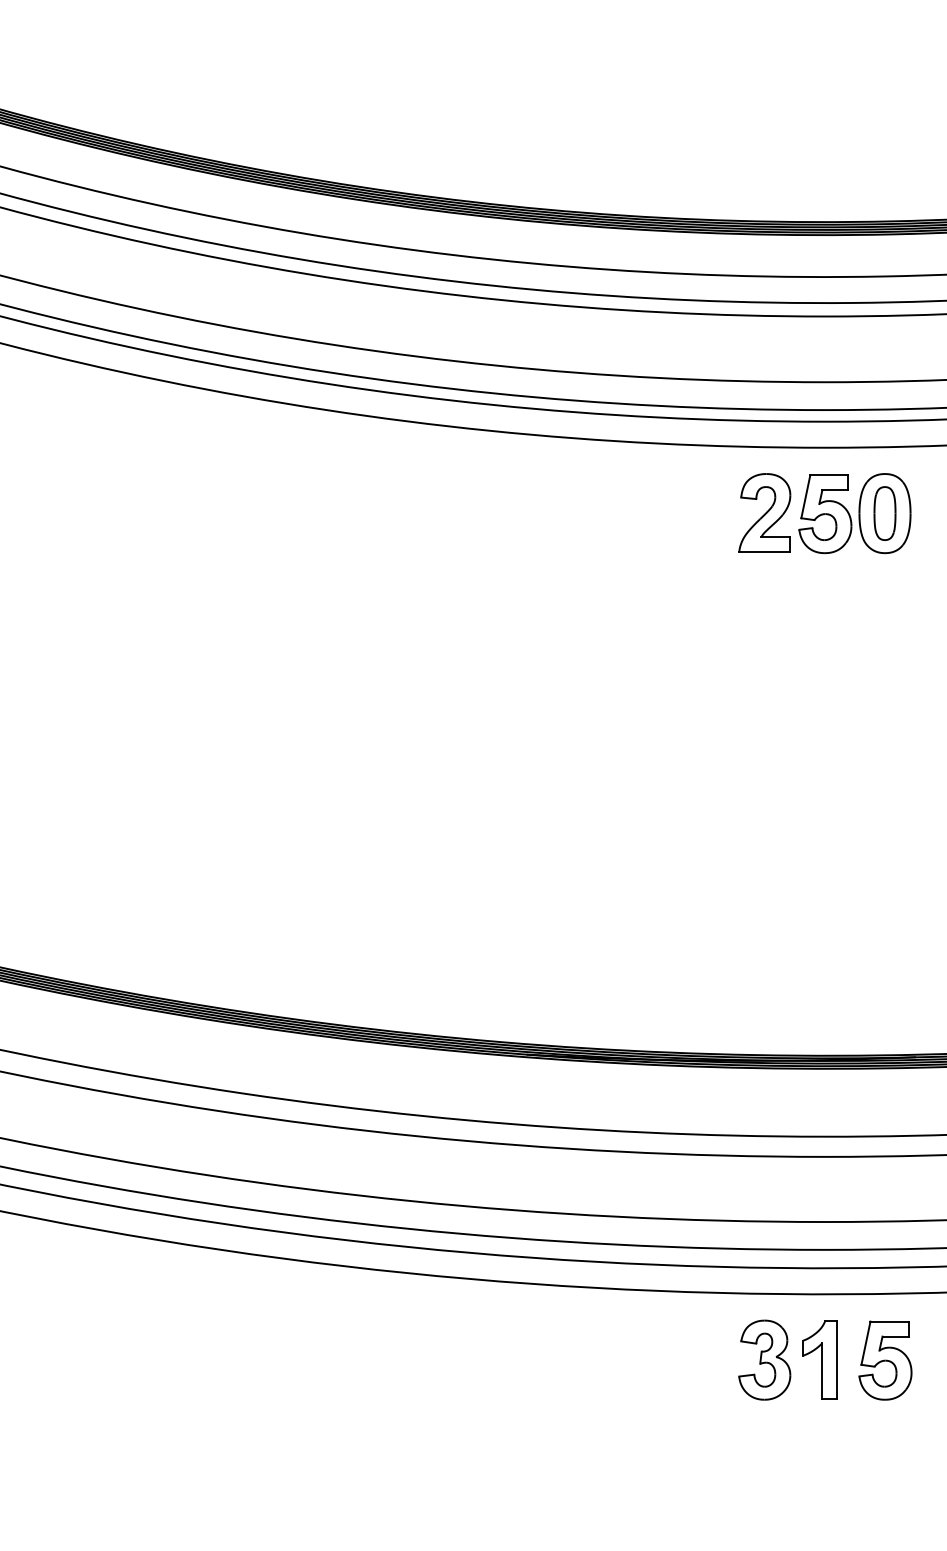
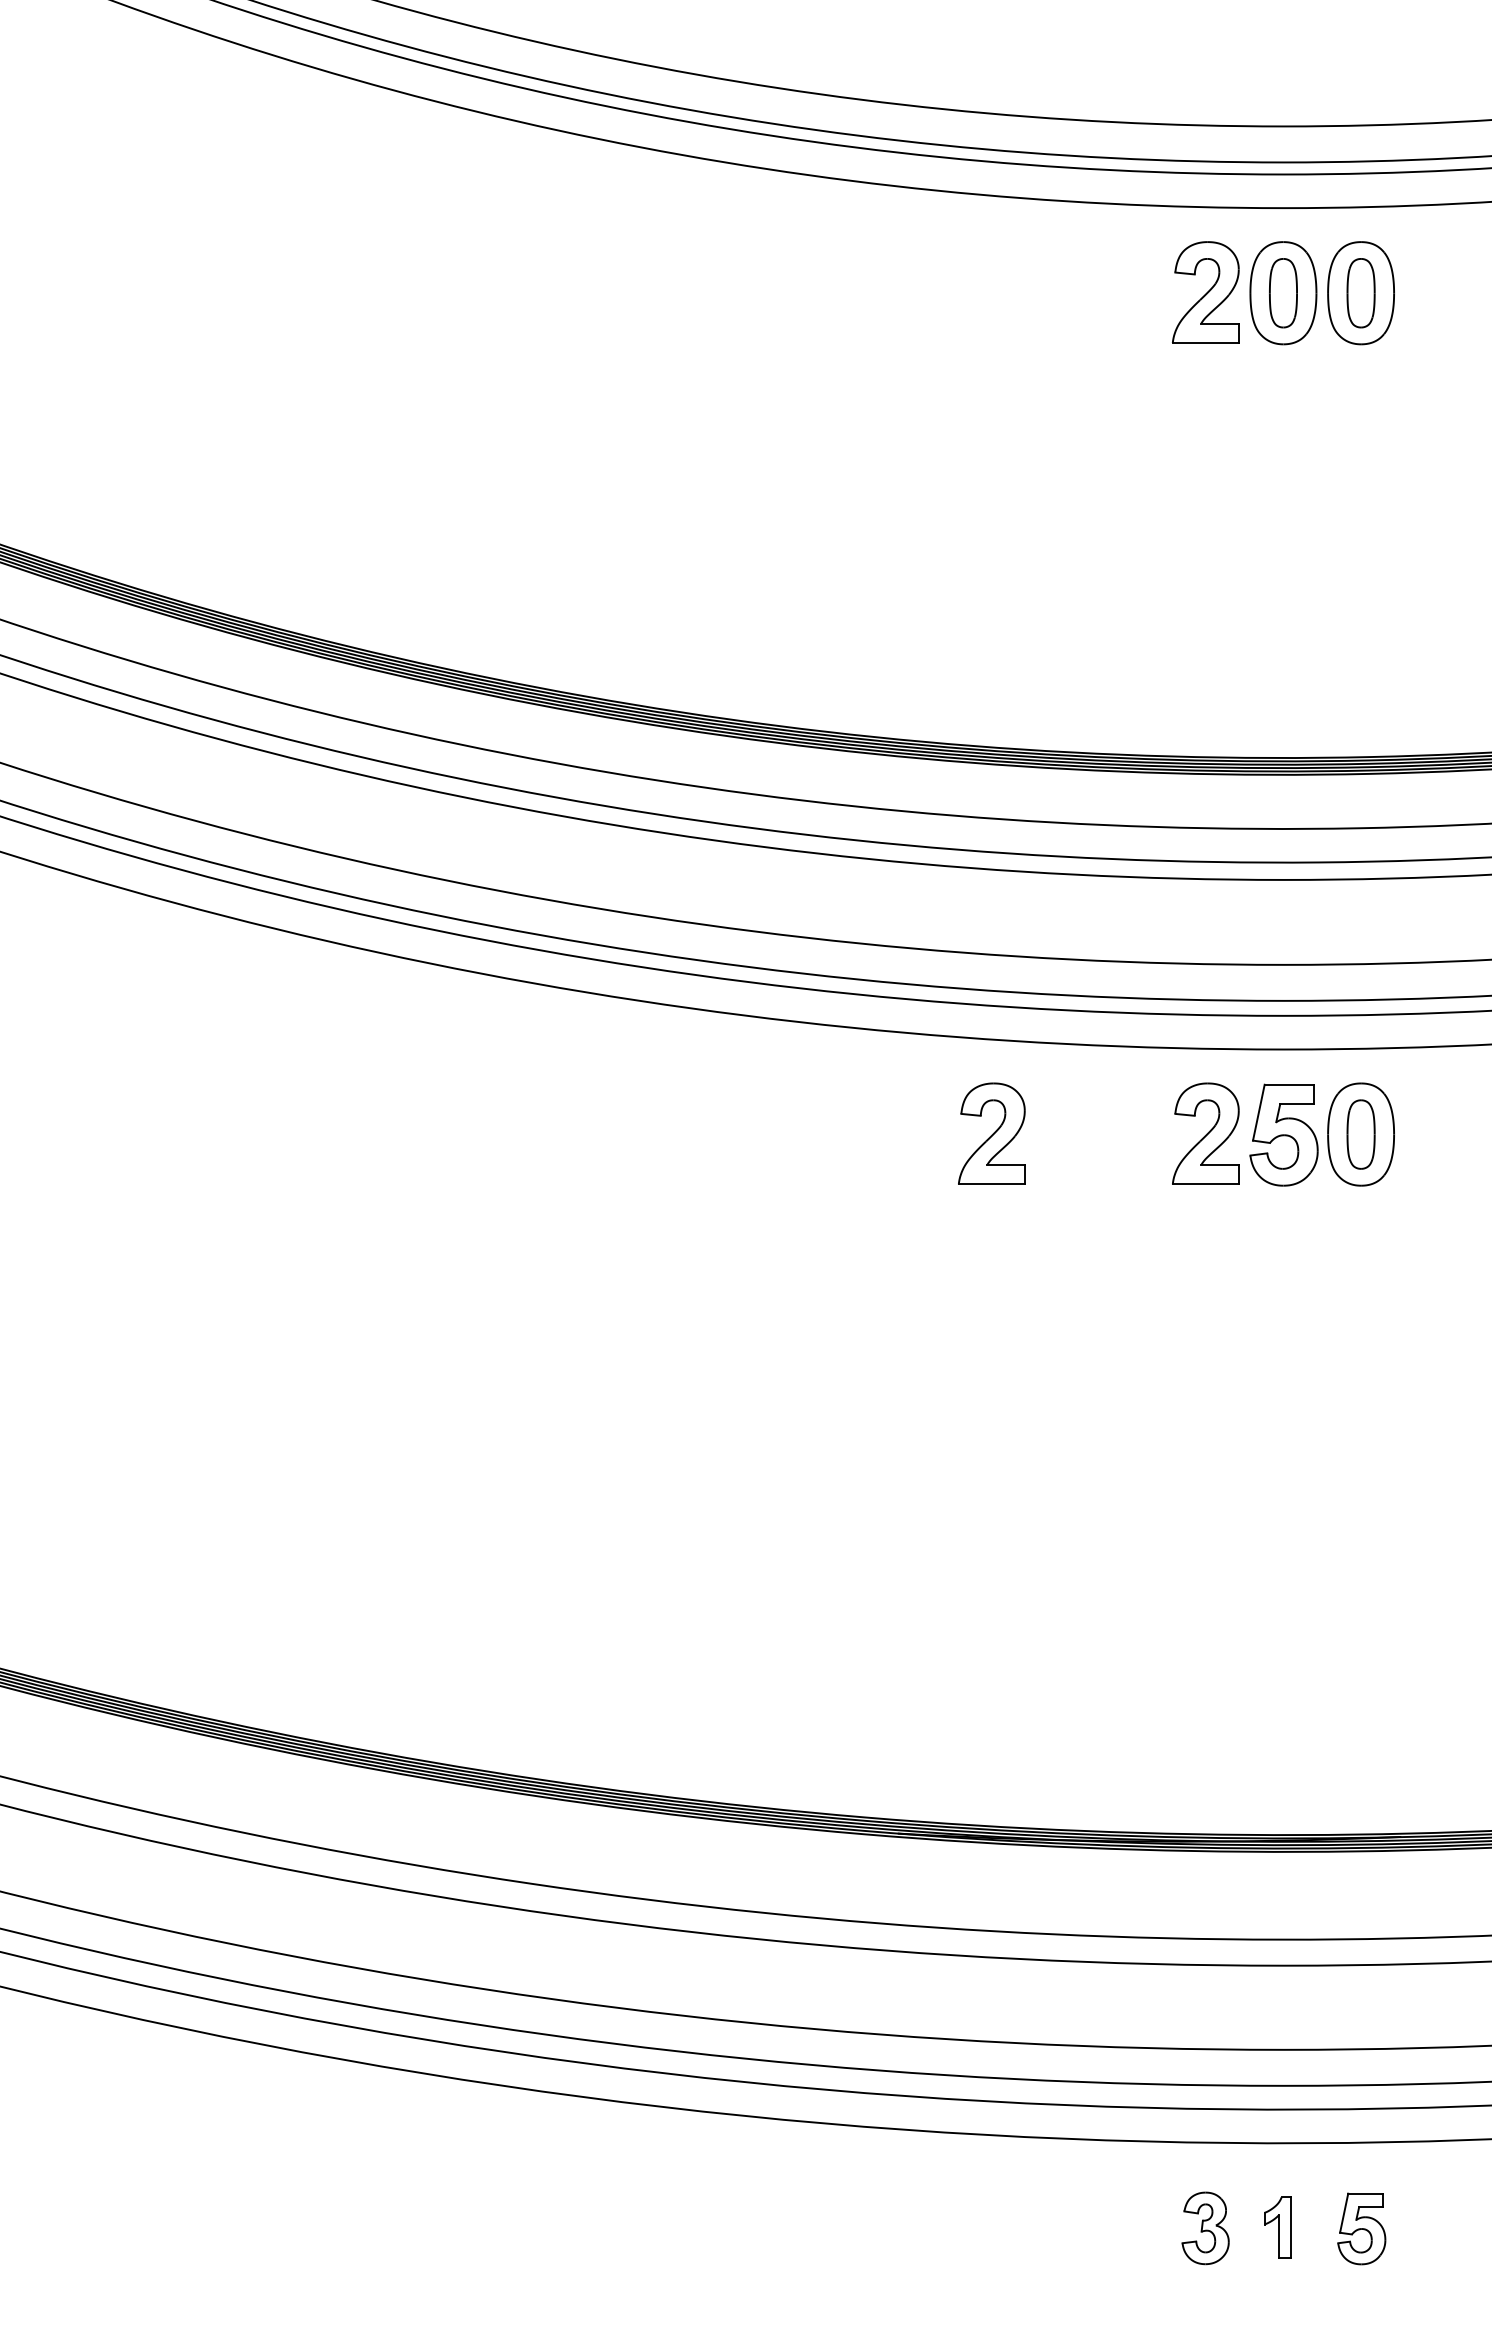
part: (598, 512) -> (991, 1133), added
part: (820, 1359) -> (1277, 2227), size x0.6
part: (764, 1360) -> (1205, 2228), size x0.7
part: (885, 1360) -> (1361, 2228), size x0.7

